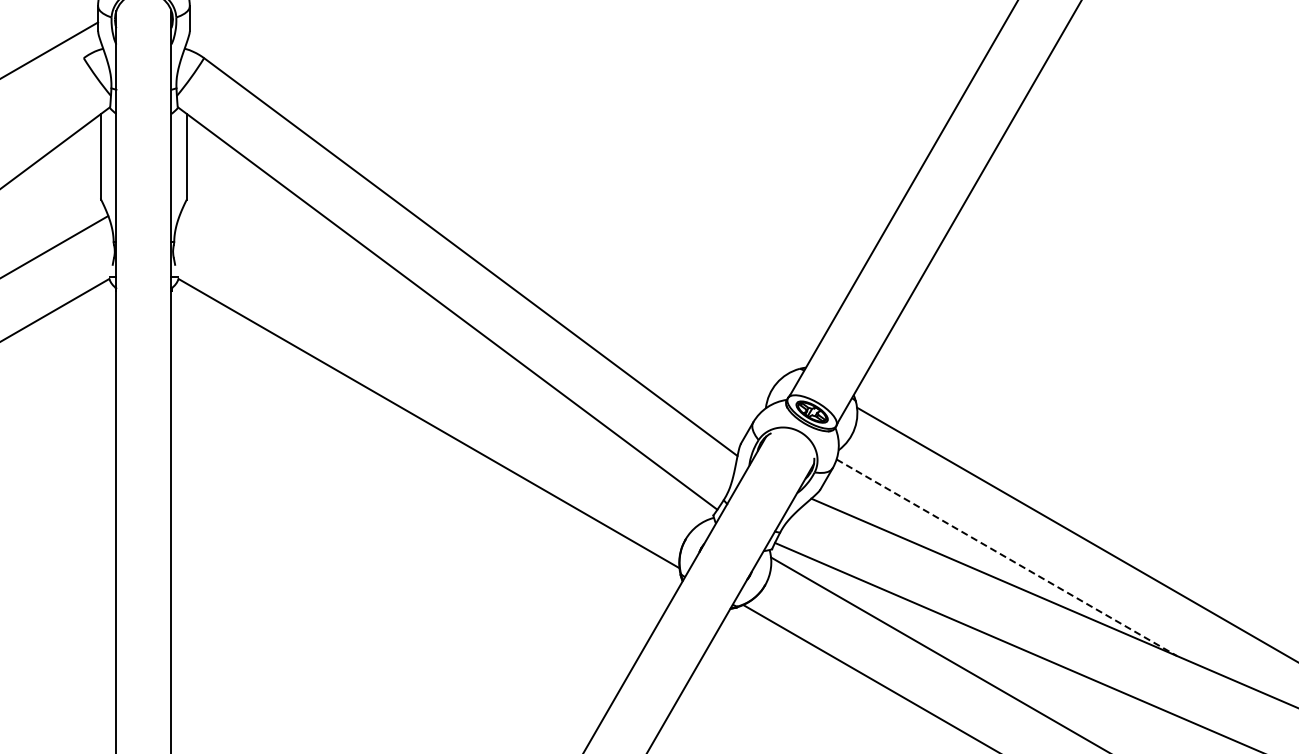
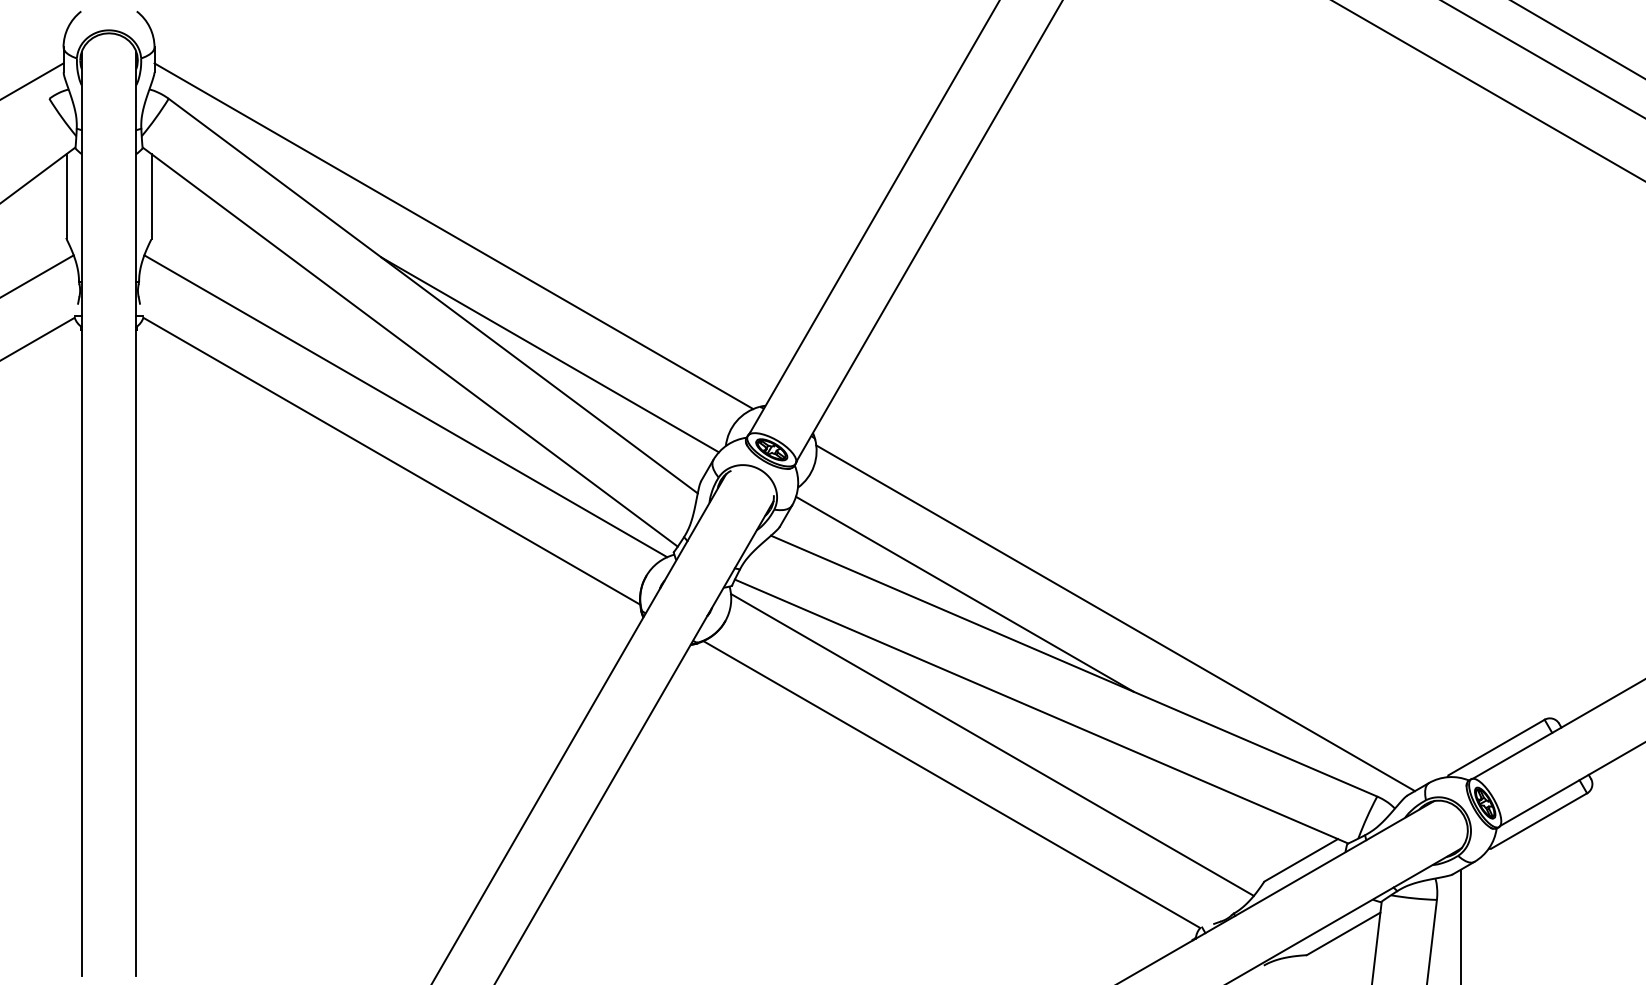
line: (491, 197) -> (453, 236), added
line: (588, 315) -> (549, 354), added
line: (442, 368) -> (405, 406), added
line: (1006, 557) -> (964, 594), dashed -> solid

